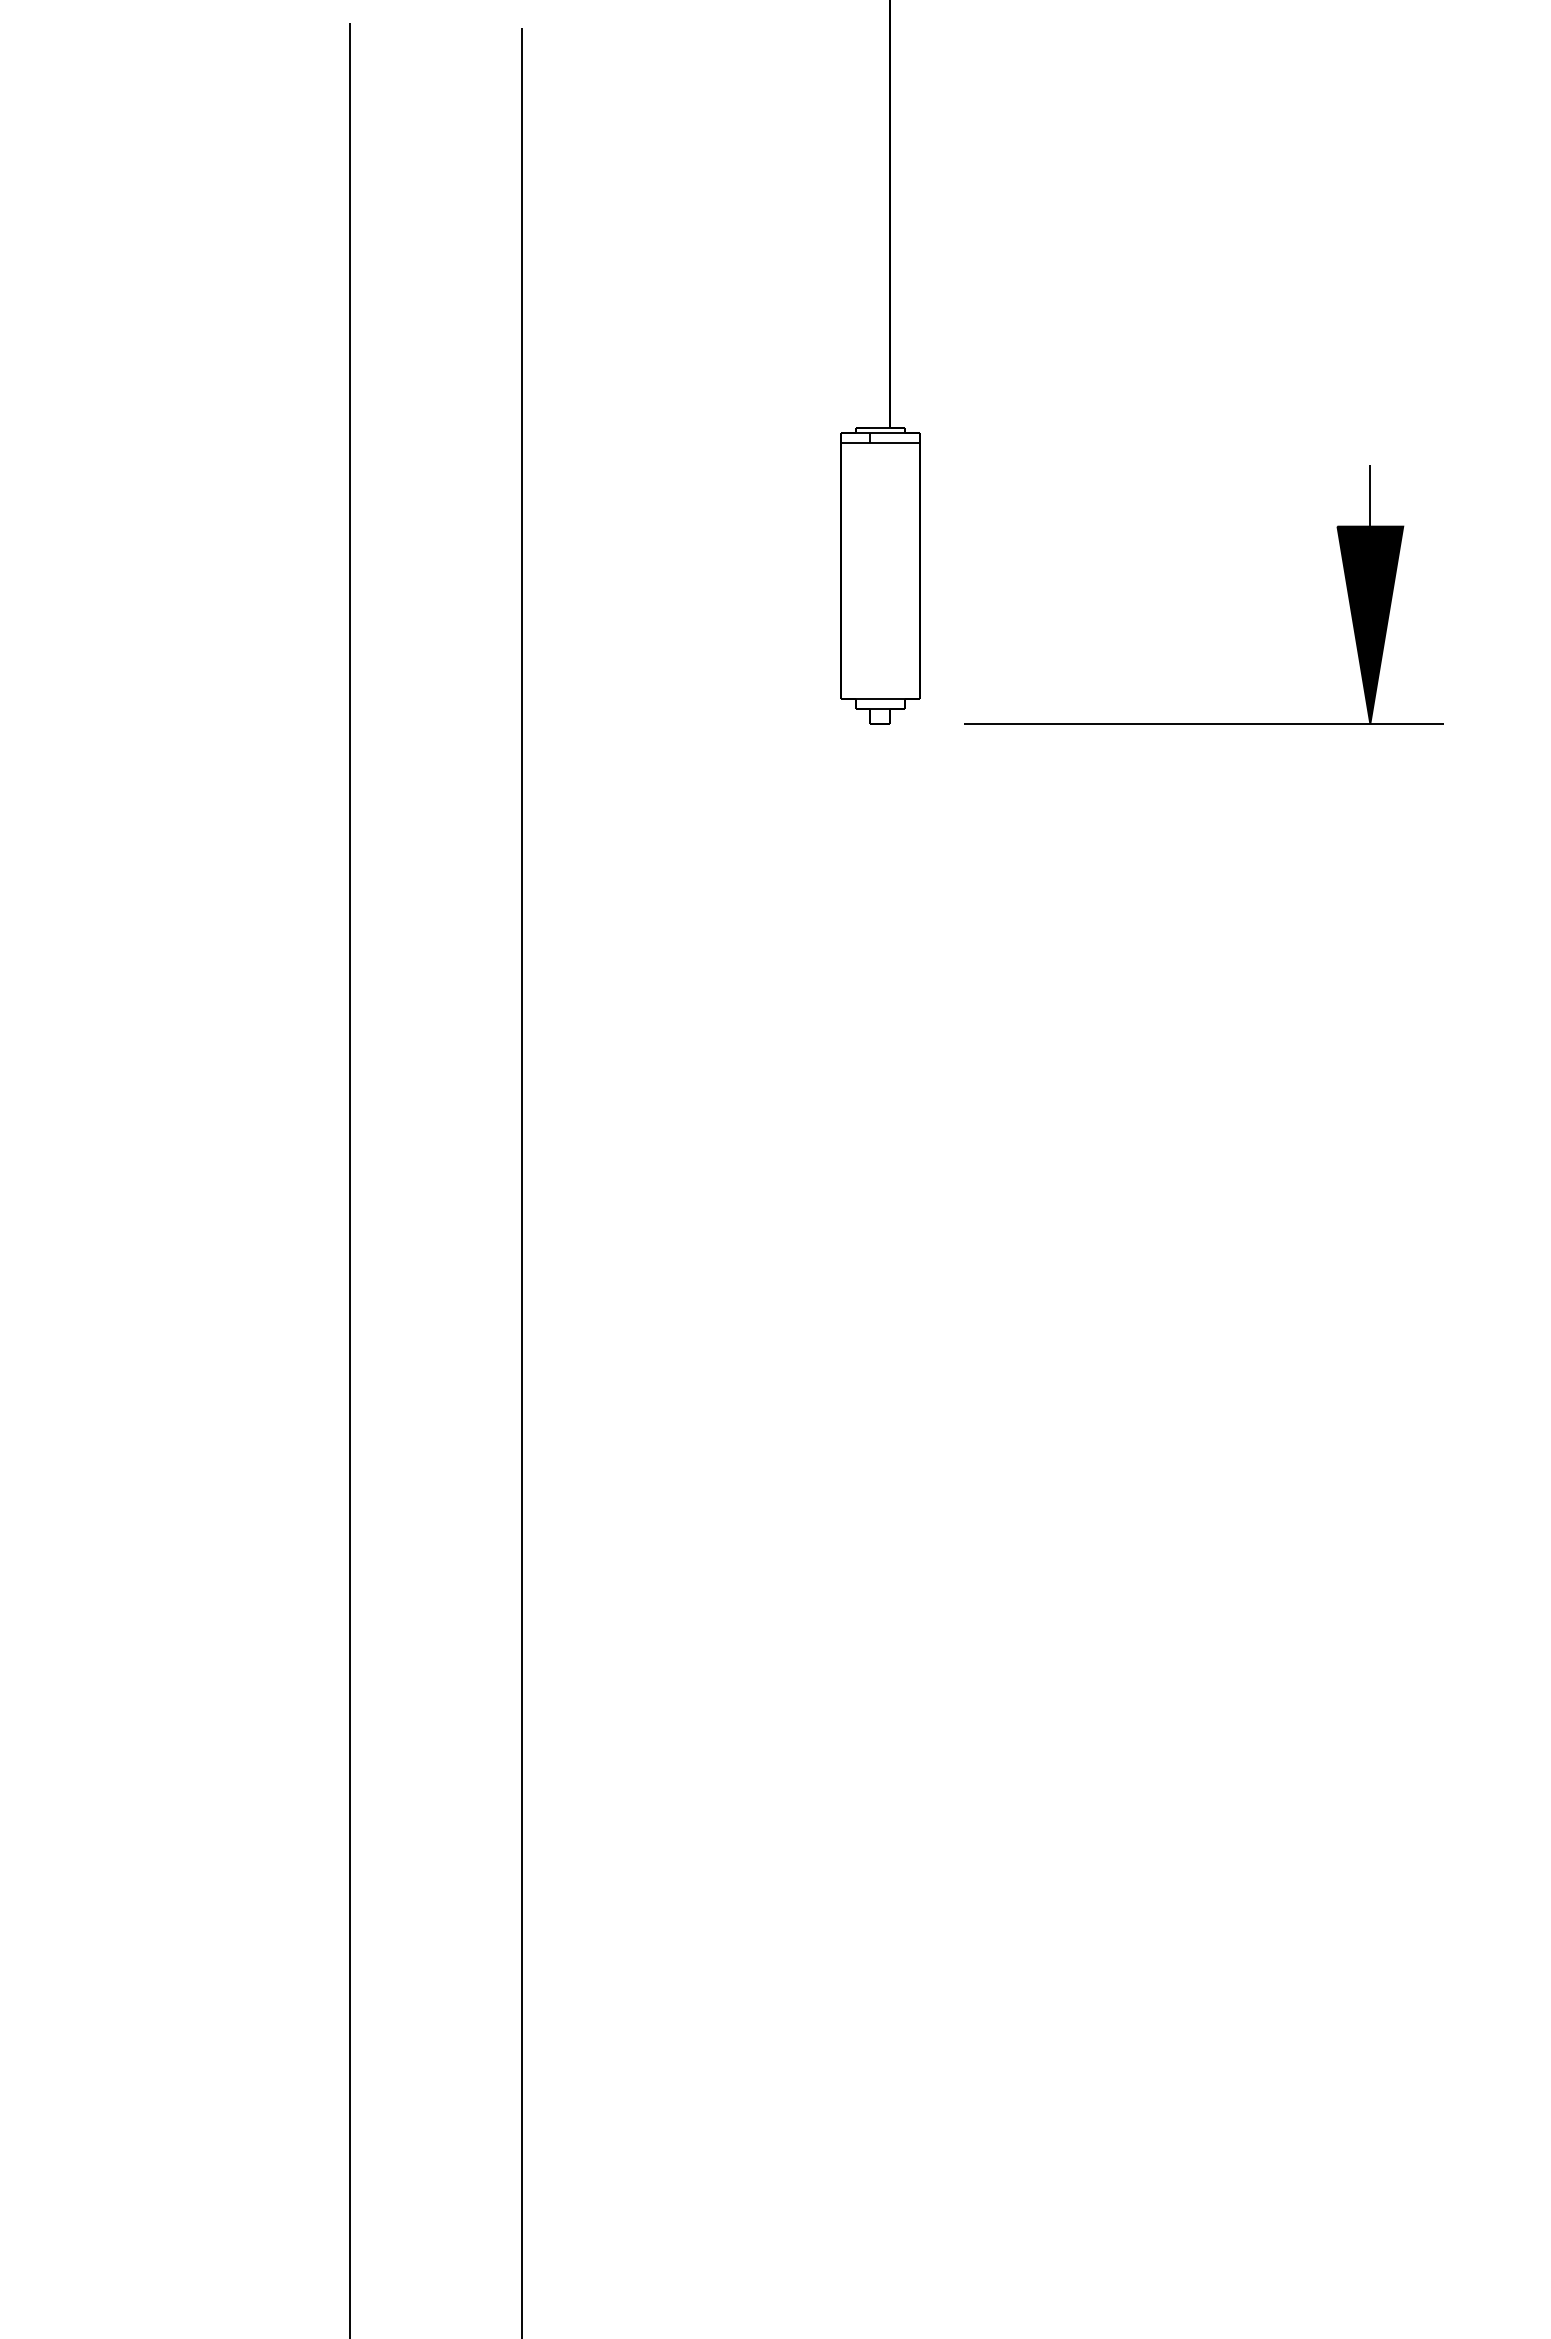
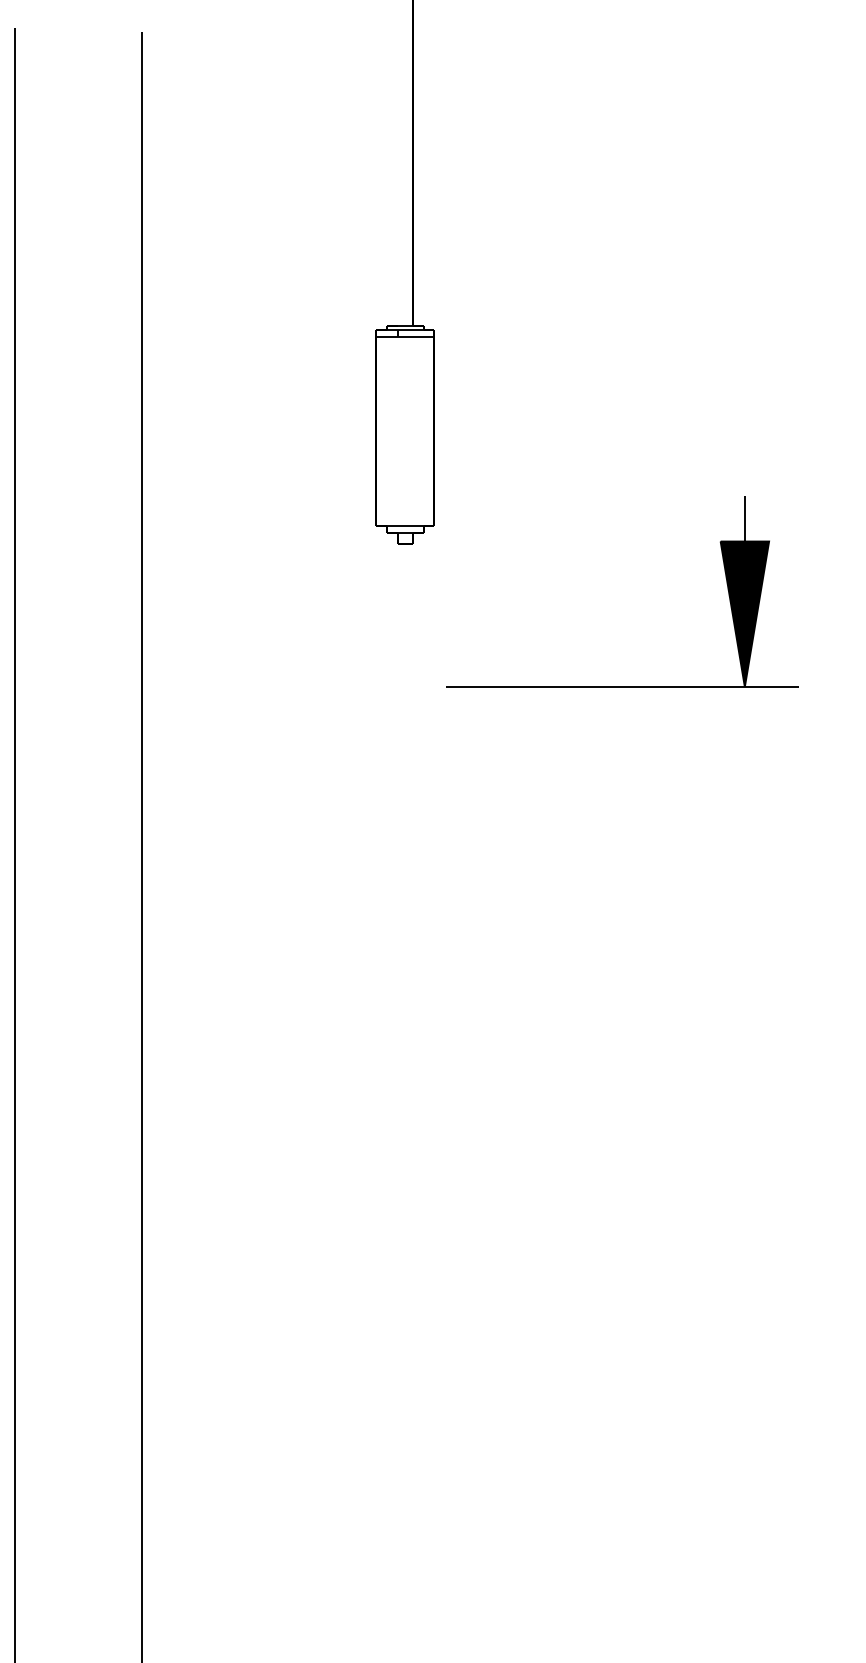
part: (1203, 723) -> (621, 686), moved

